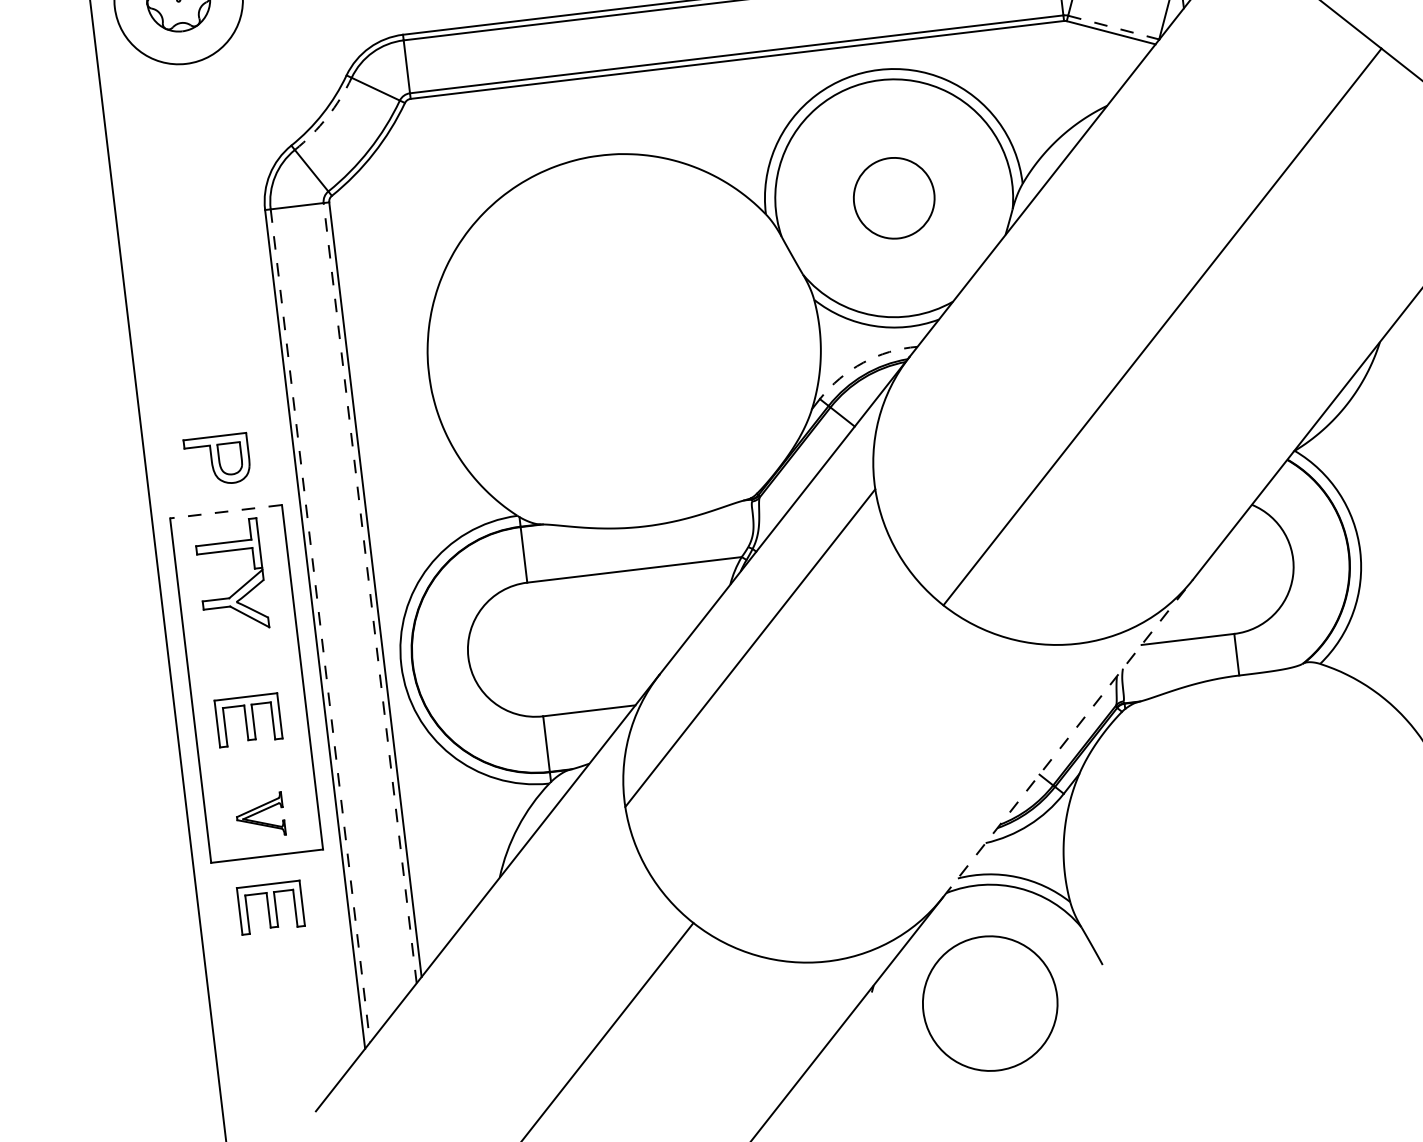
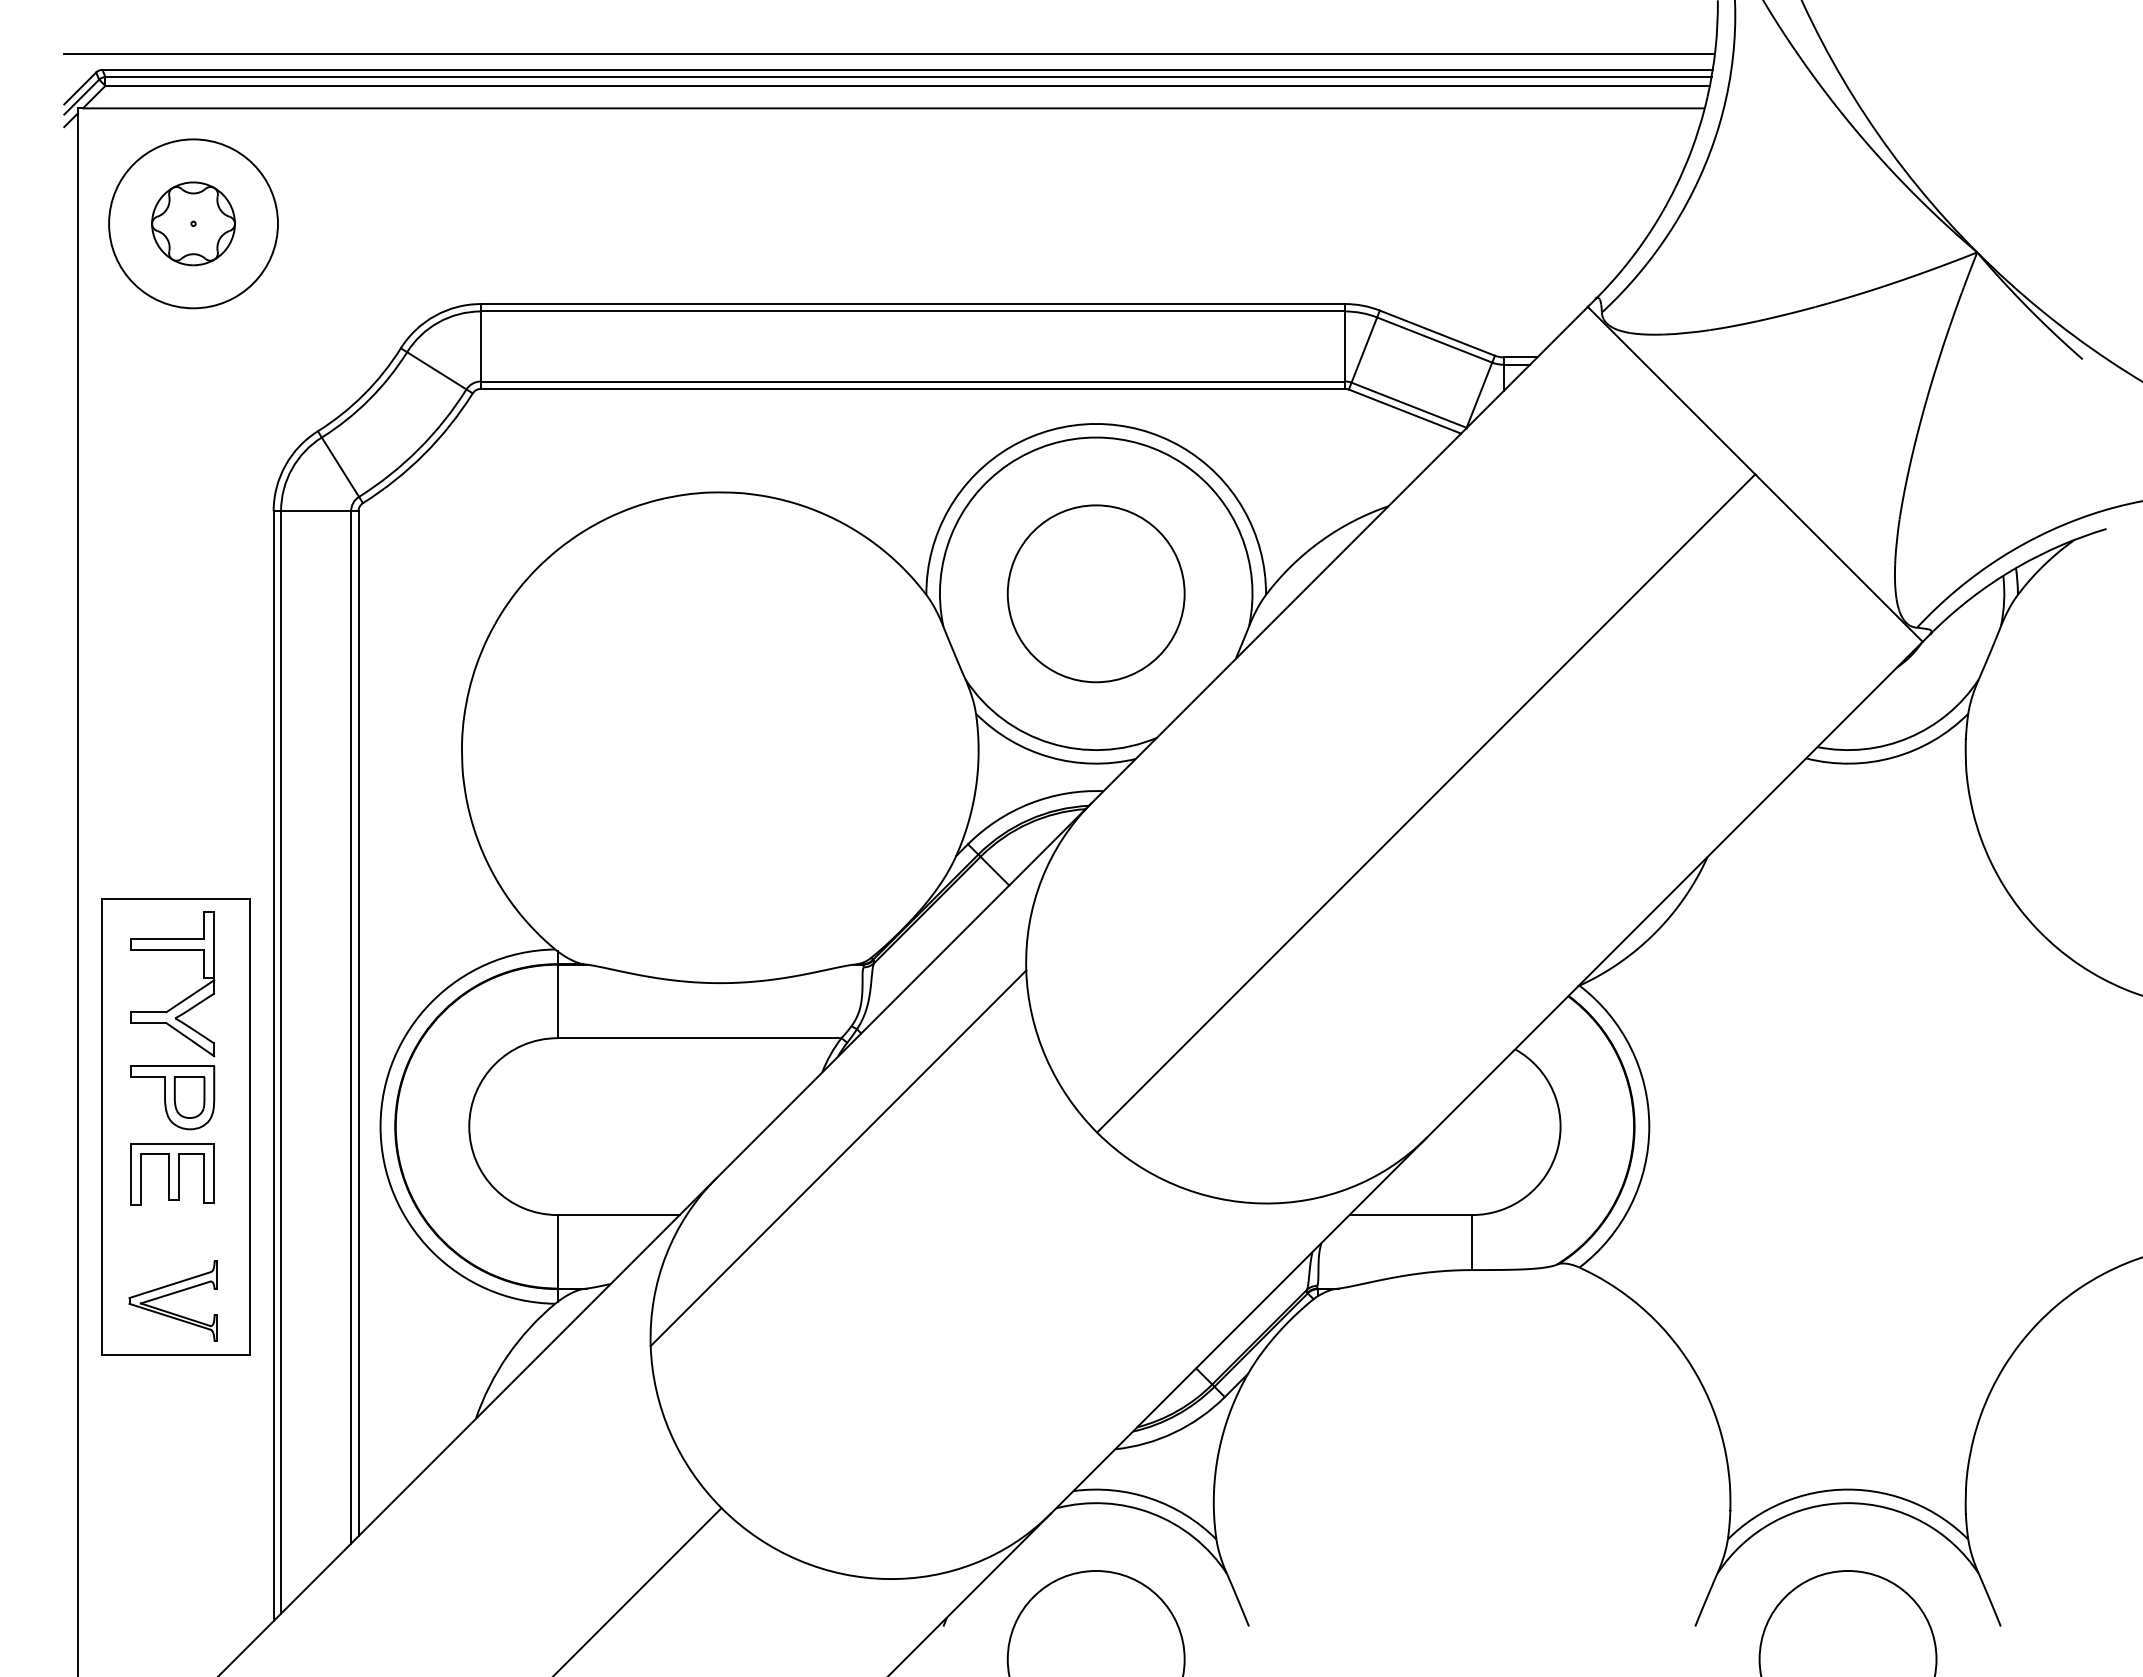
line: (1114, 27) -> (1409, 405), dashed -> solid
arc: (327, 116) -> (369, 399), dashed -> solid
circle: (893, 198) -> (1095, 593), size x1.67
arc: (863, 362) -> (1030, 803), dashed -> solid
part: (217, 460) -> (172, 1097), moved
line: (225, 511) -> (175, 898), dashed -> solid
line: (370, 592) -> (351, 1026), dashed -> solid
line: (320, 625) -> (281, 1062), dashed -> solid
line: (1067, 738) -> (1238, 1325), dashed -> solid
part: (259, 815) -> (172, 1300), size x1.43
part: (270, 907) -> (172, 1422), removed

